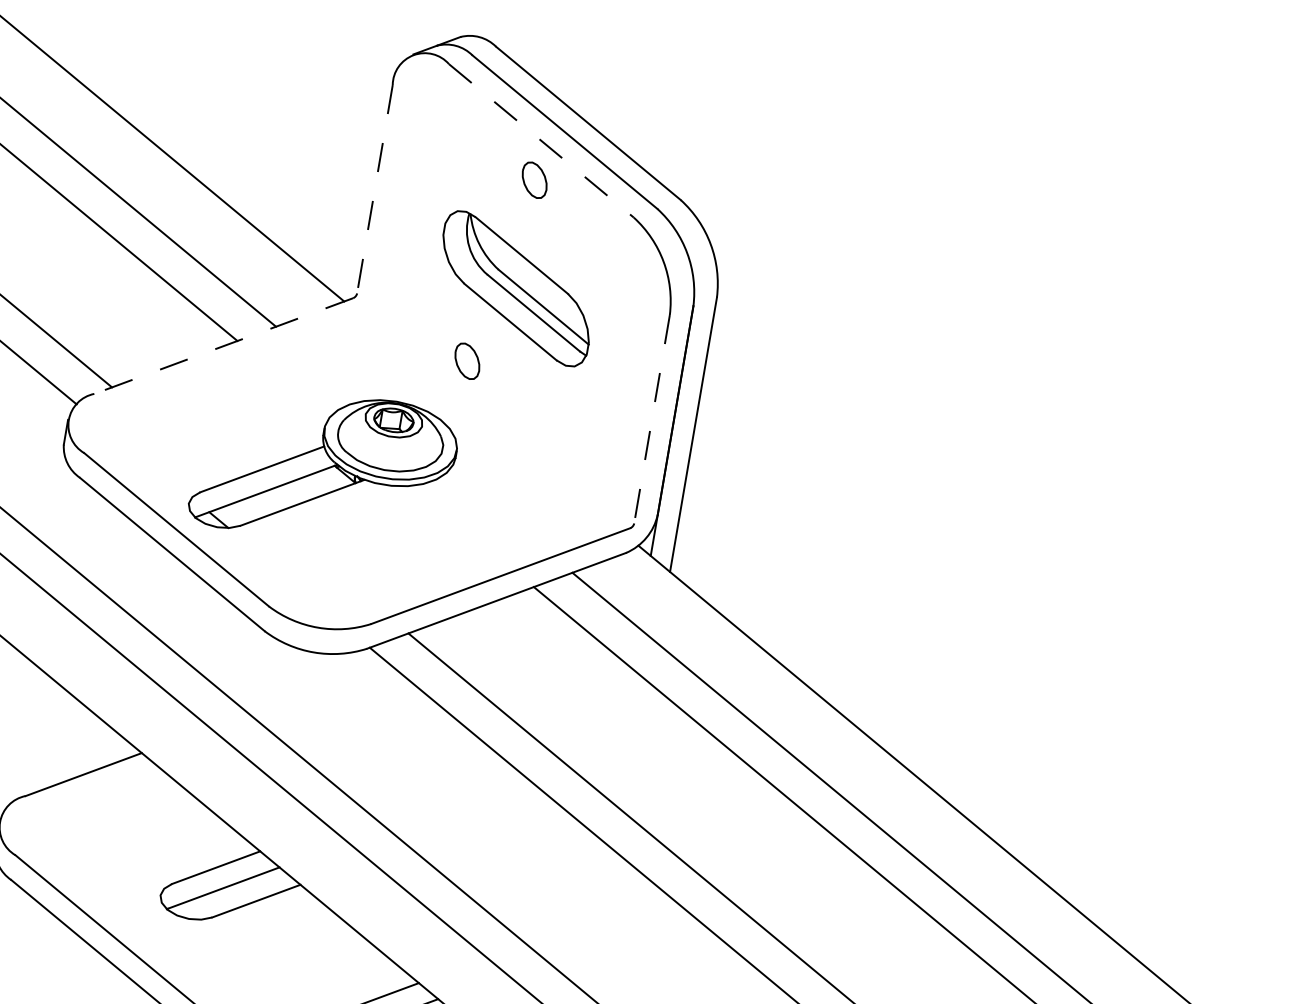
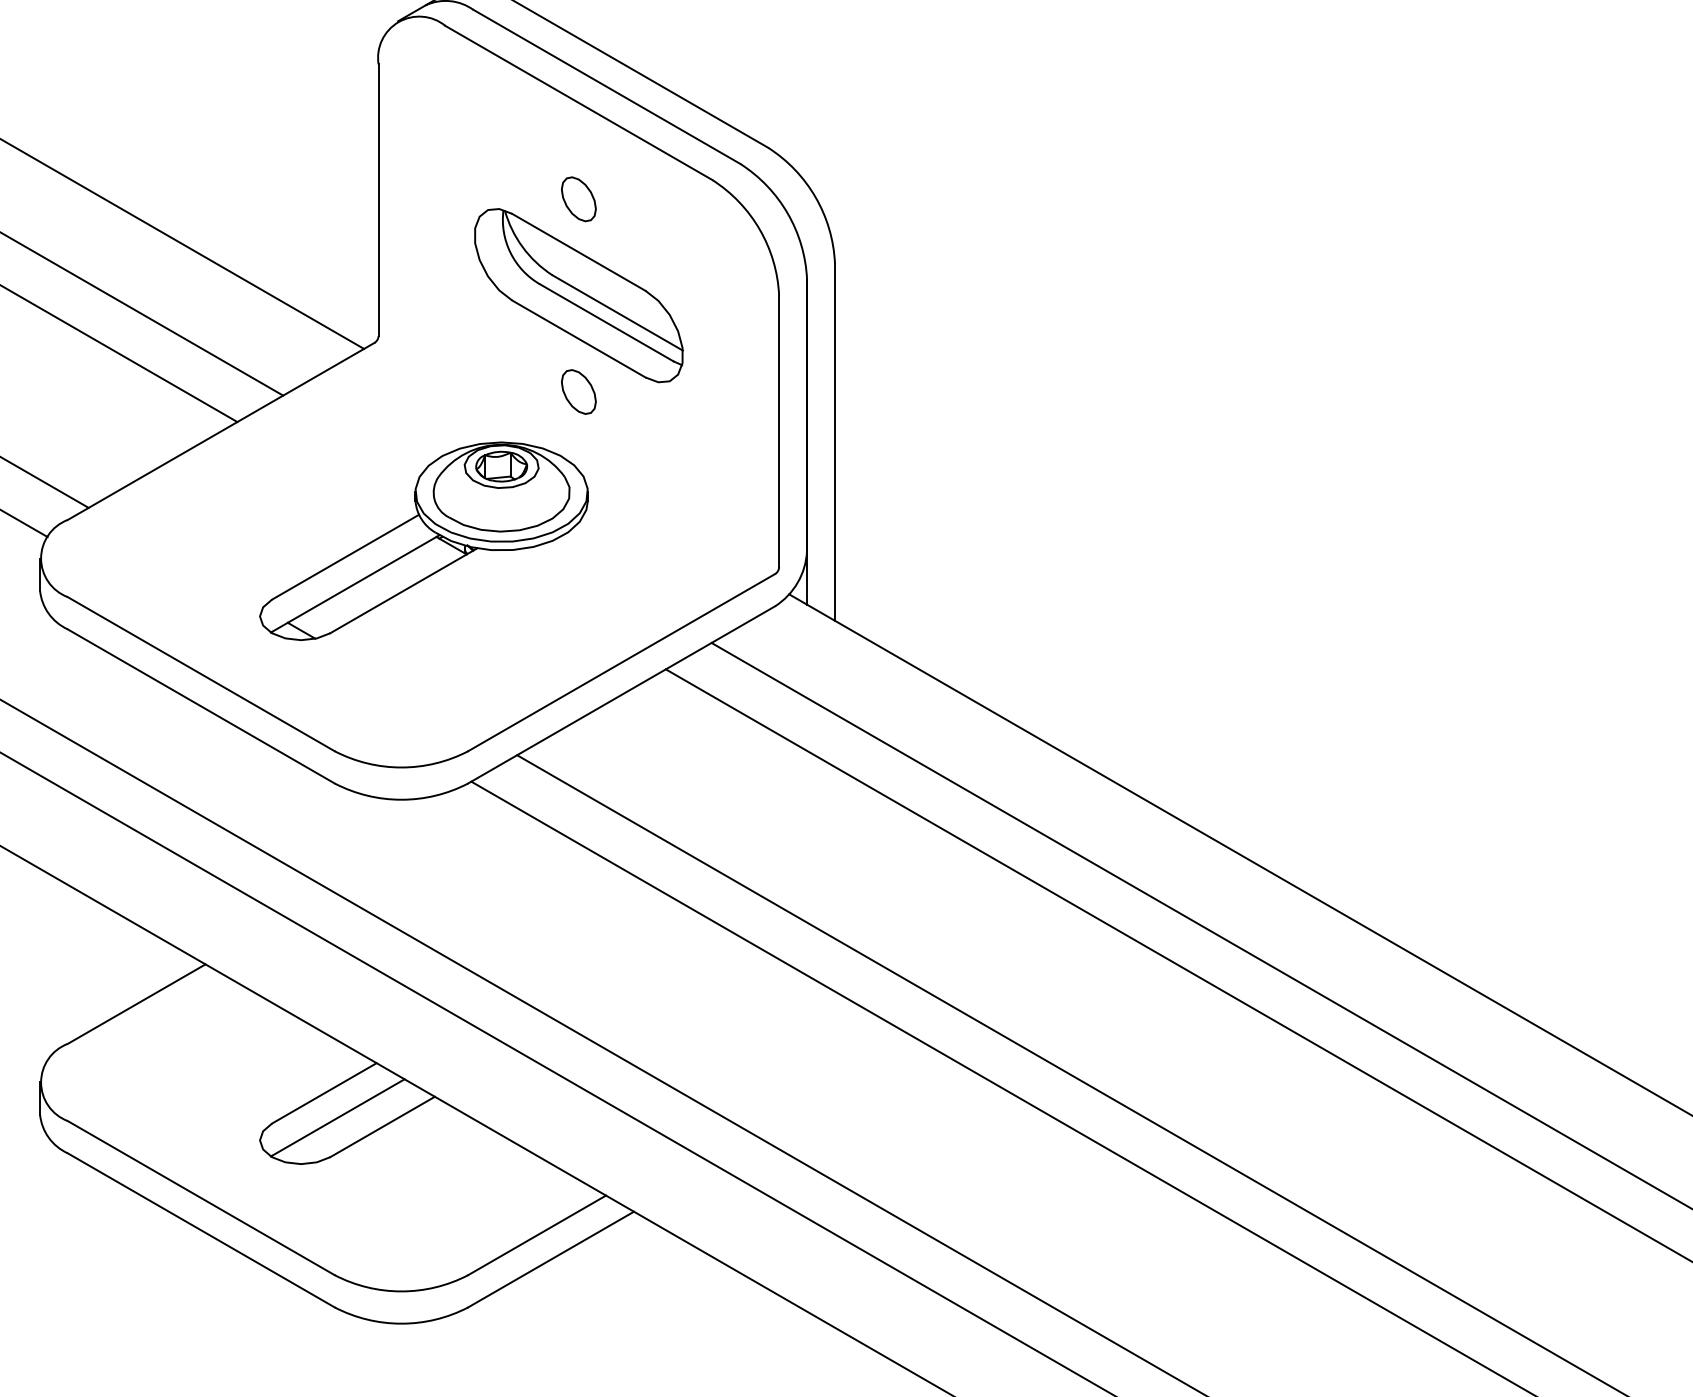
line: (541, 141) -> (579, 103), dashed -> solid
part: (534, 180) -> (578, 199), moved
line: (374, 189) -> (378, 200), dashed -> solid
line: (223, 346) -> (220, 431), dashed -> solid
part: (467, 360) -> (578, 391), moved
line: (652, 419) -> (779, 431), dashed -> solid
part: (324, 467) -> (423, 541), moved

